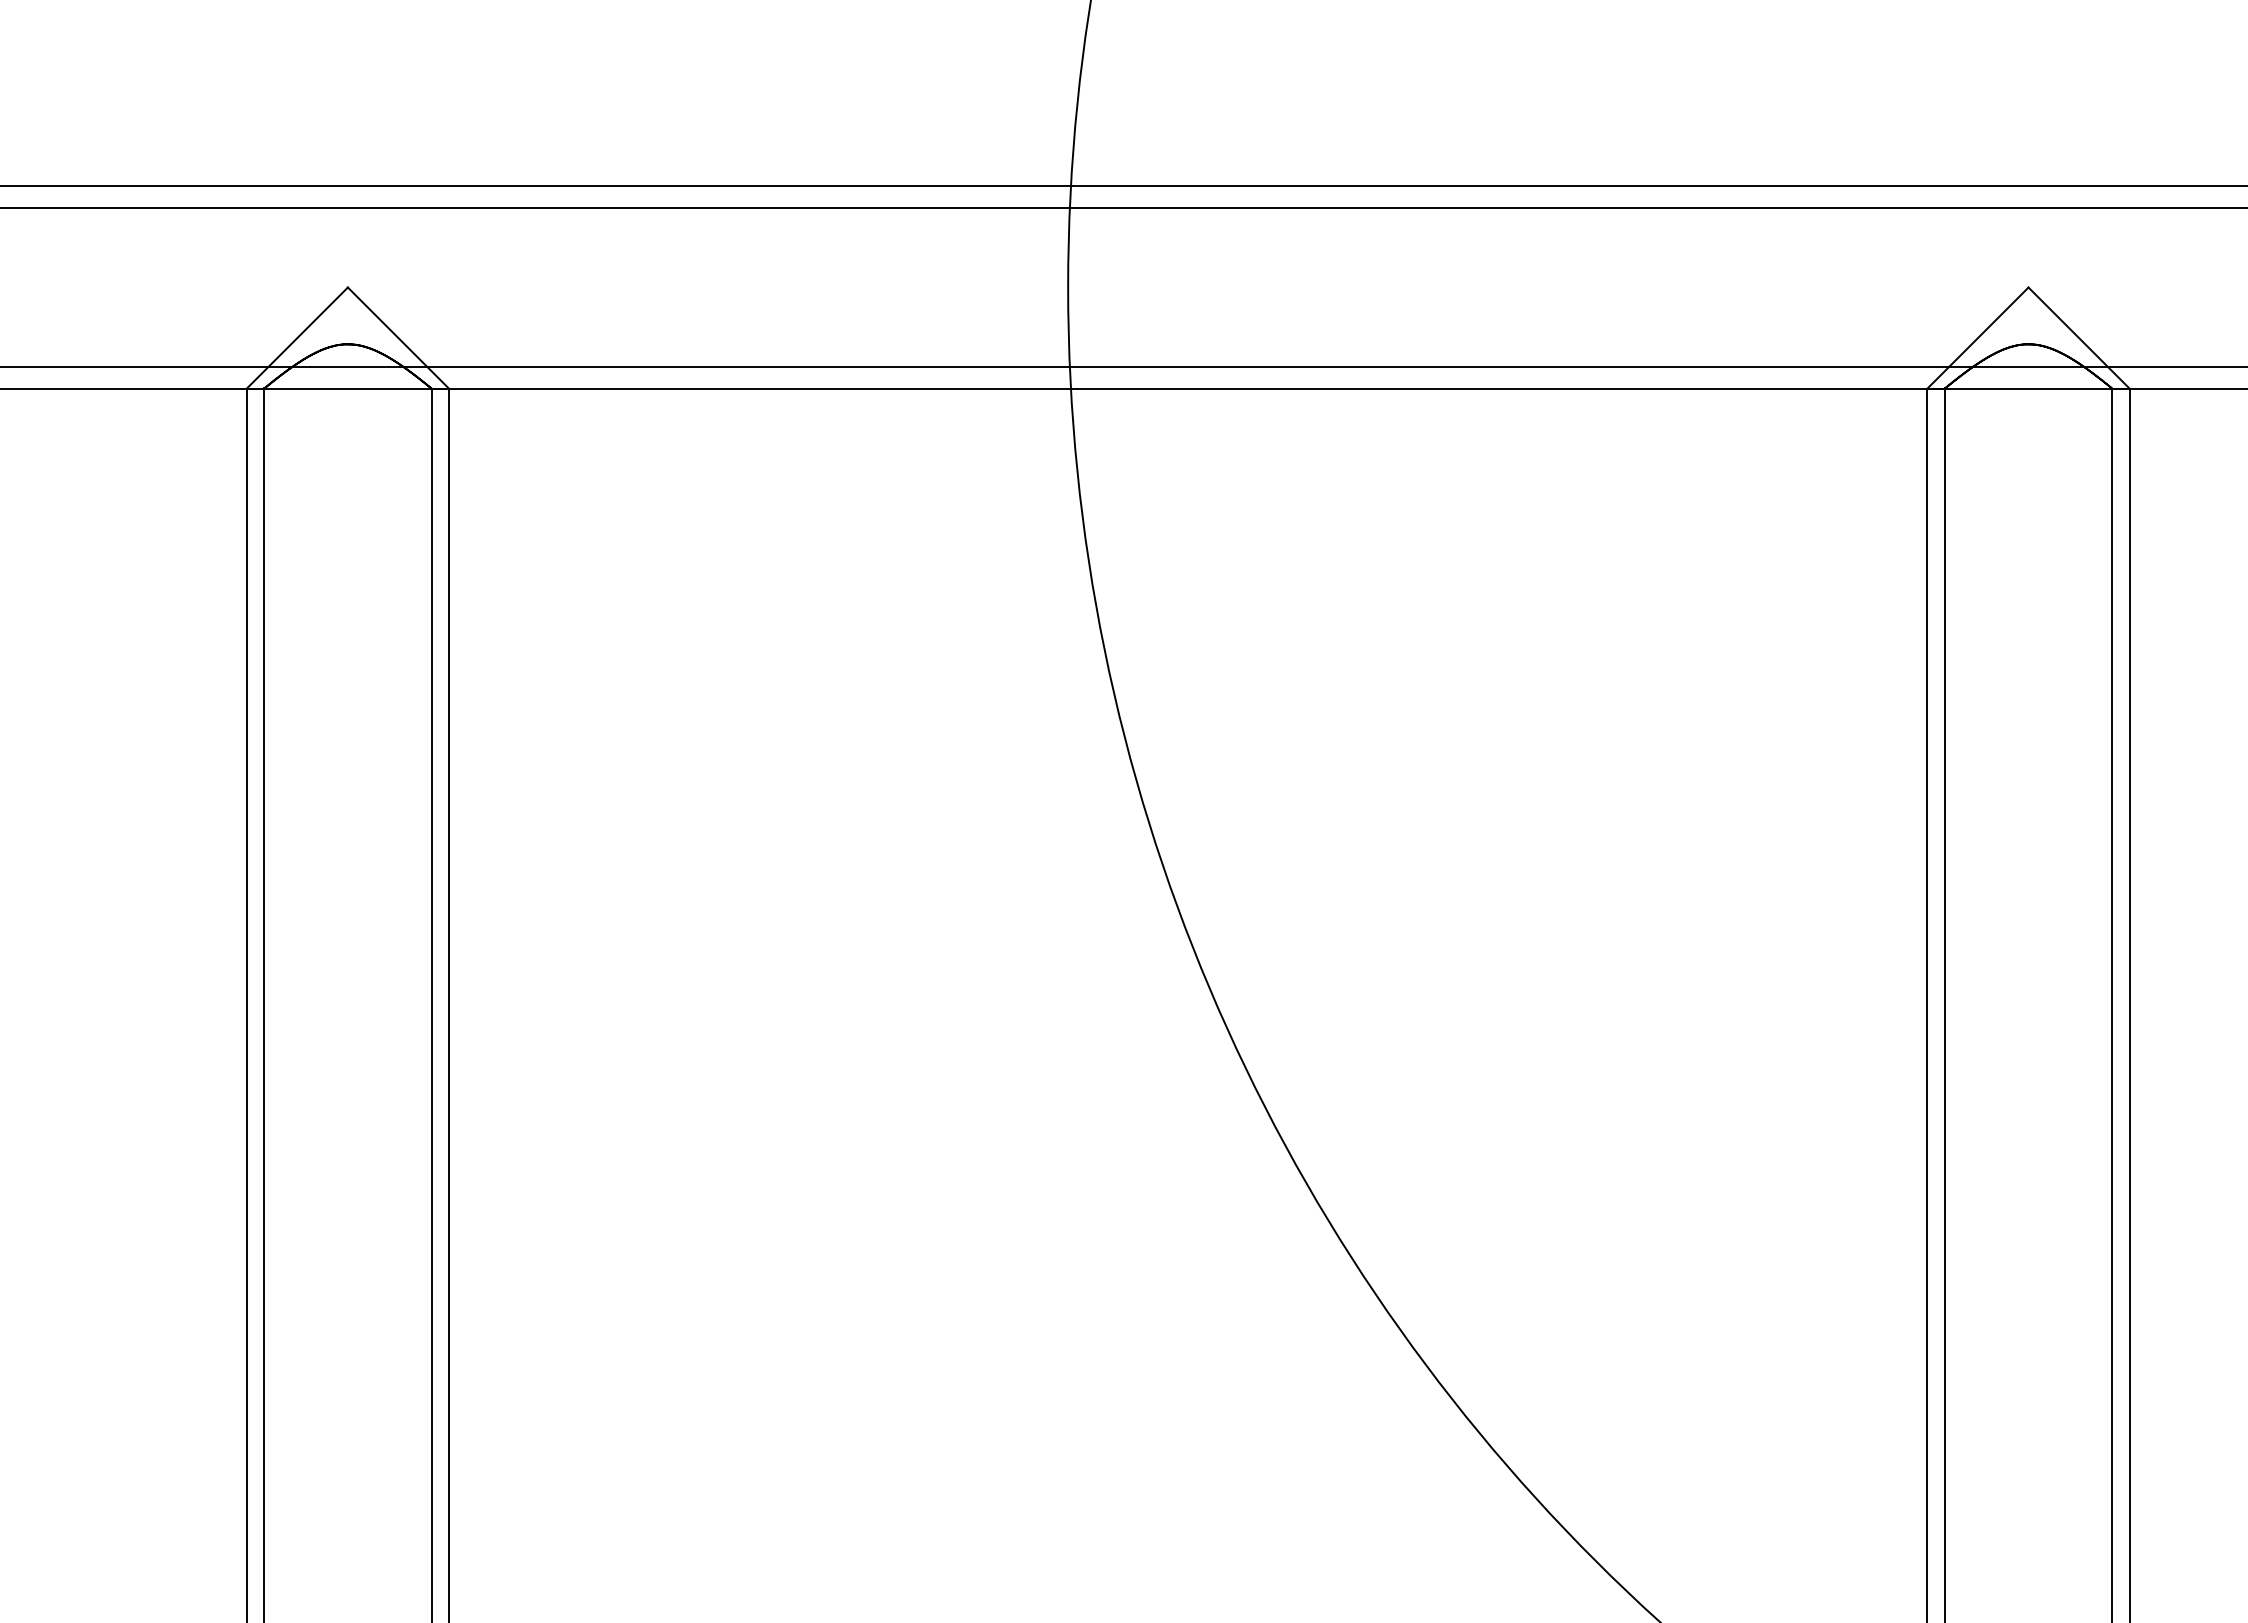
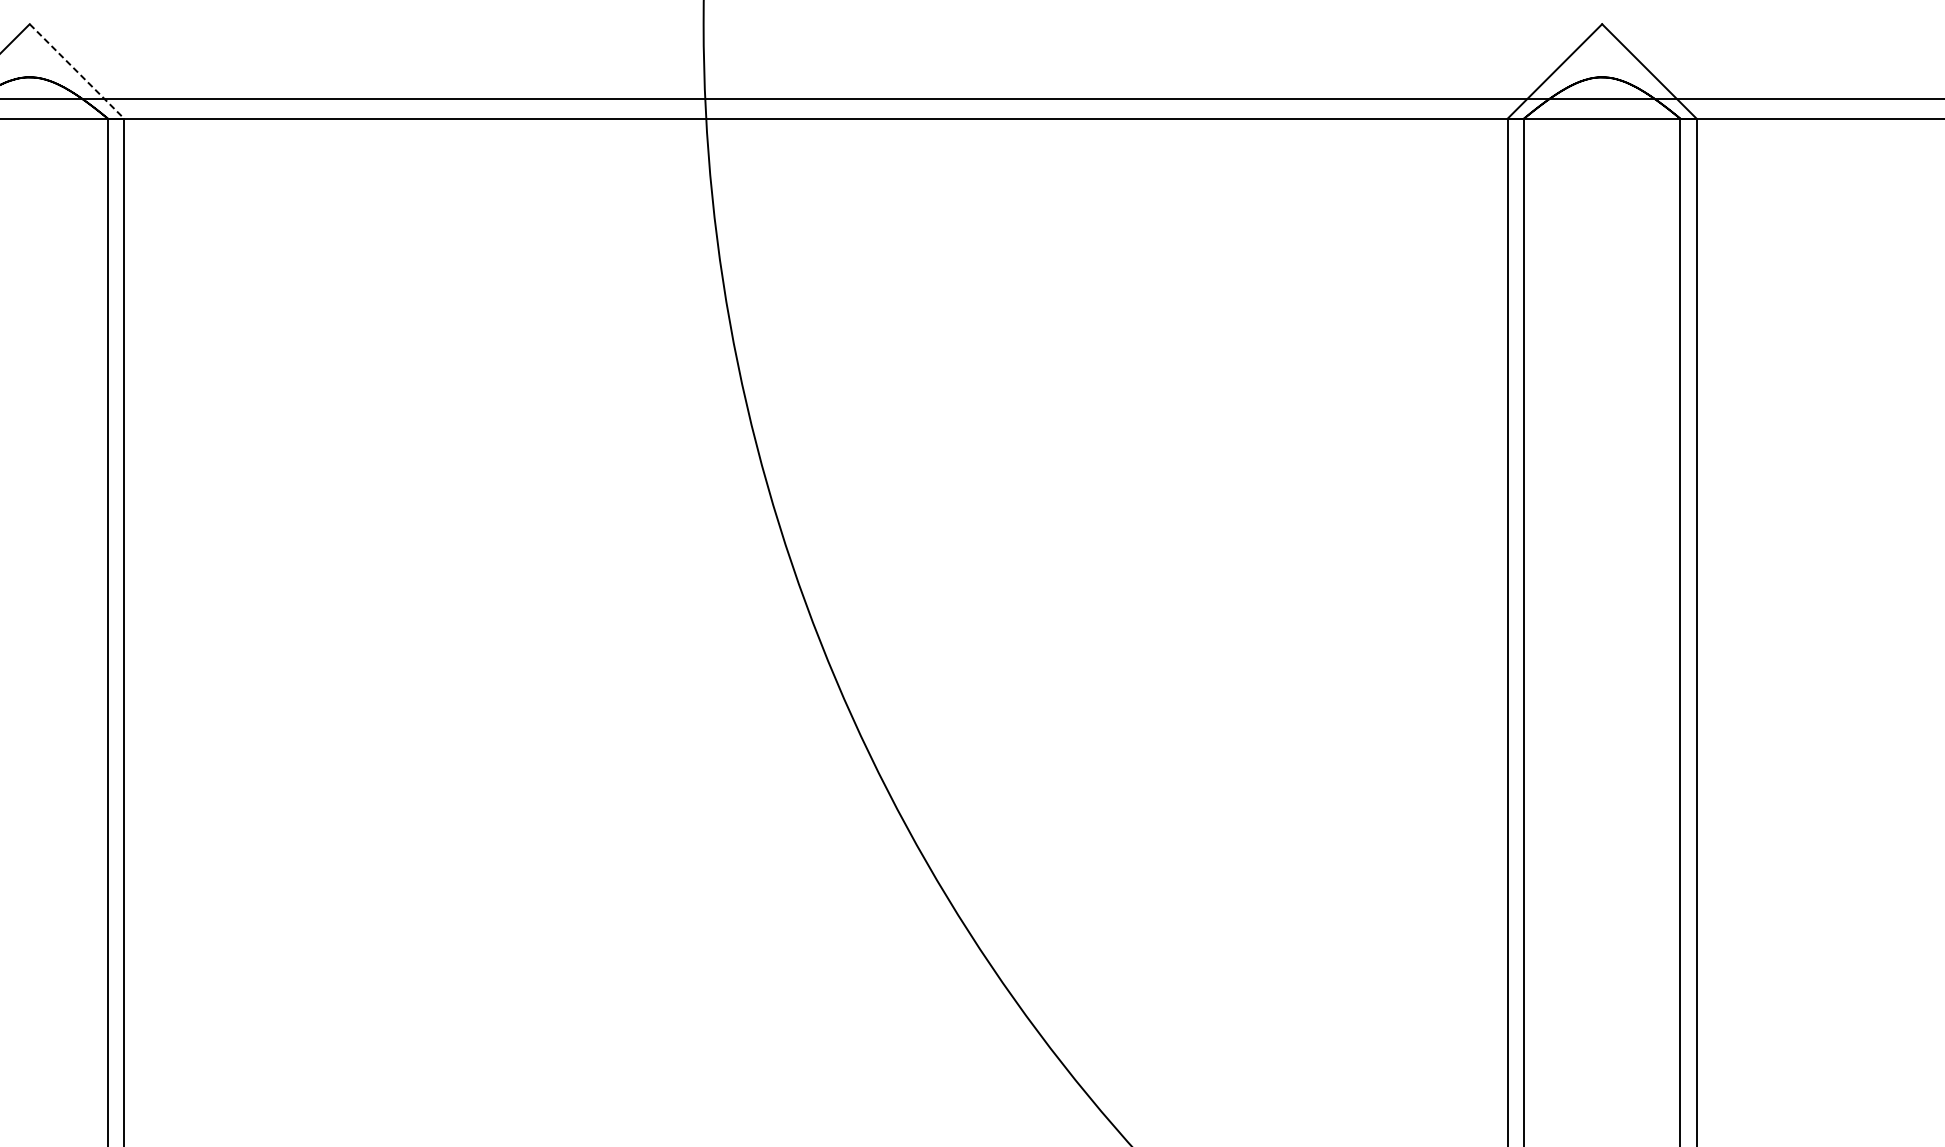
line: (398, 338) -> (77, 71), solid -> dashed

